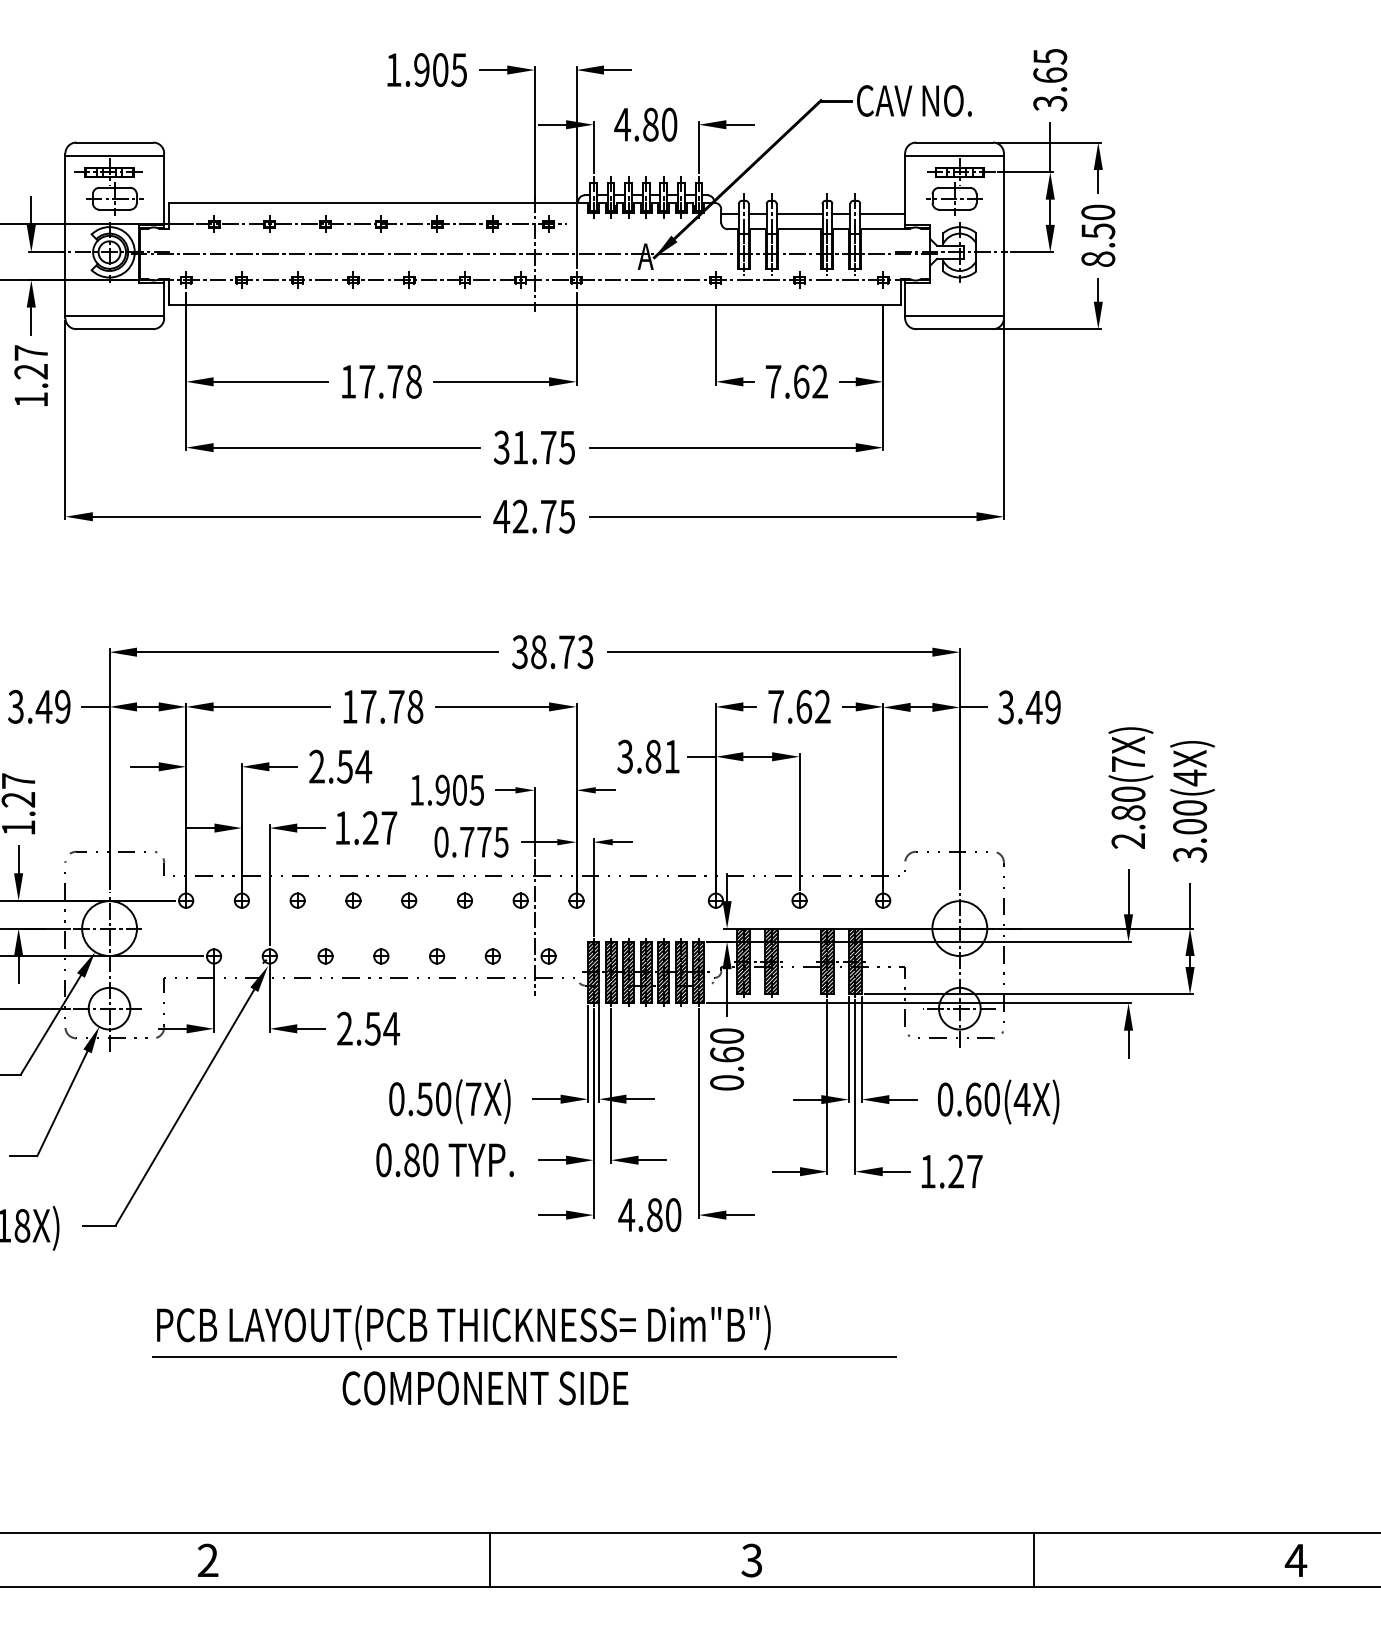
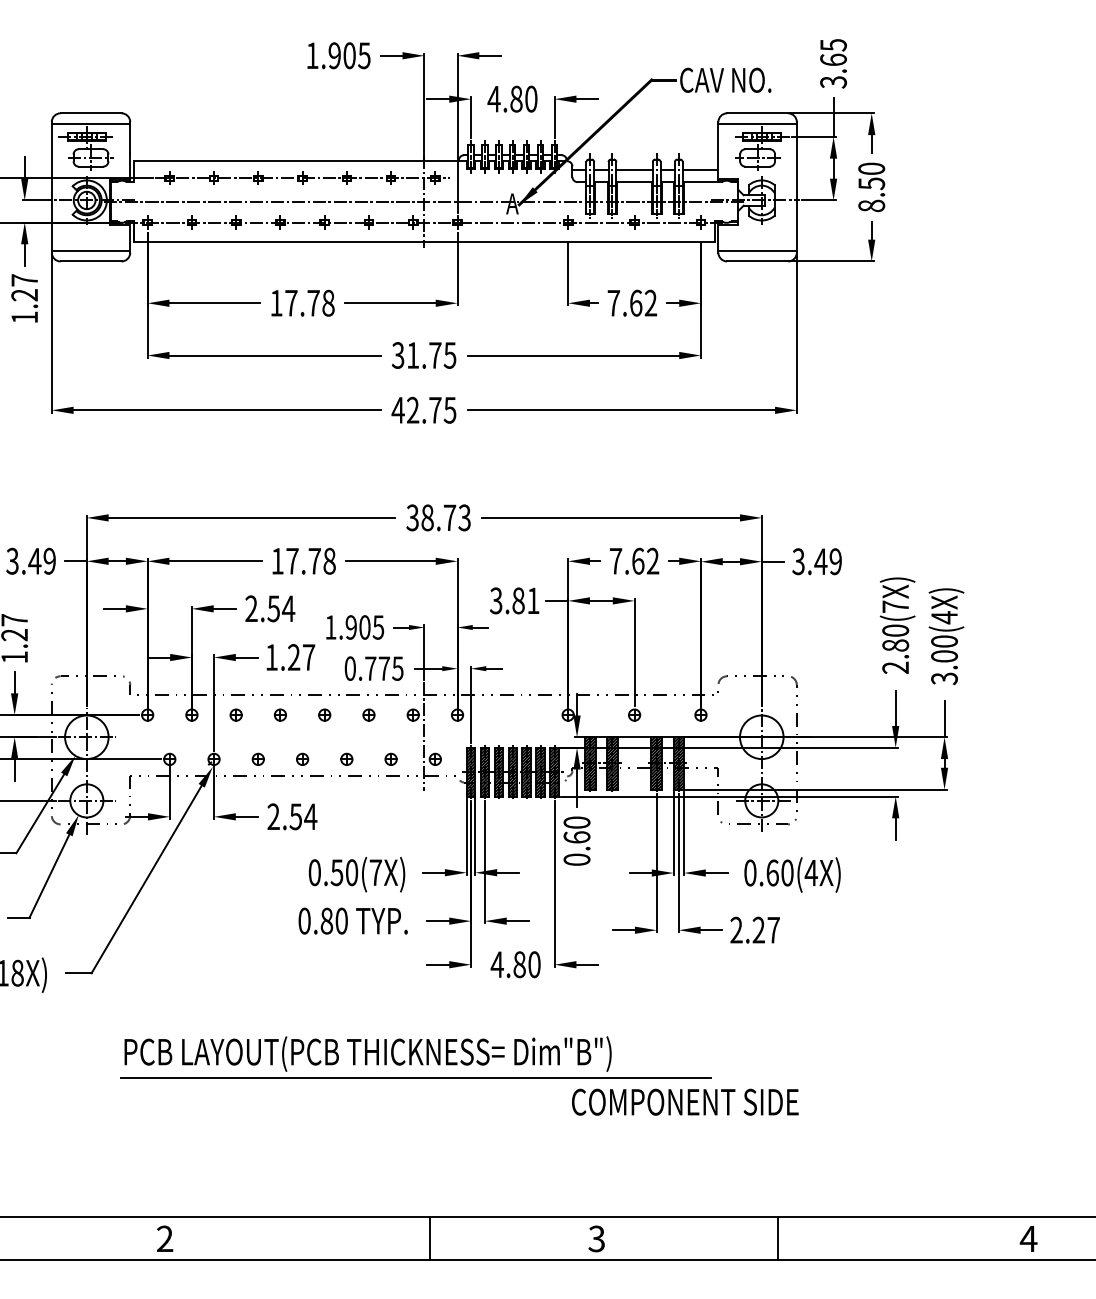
text: (927, 1171) -> (736, 930), 1.27 -> 2.27
text: (485, 1388) -> (685, 1102), moved
line: (489, 1559) -> (429, 1238), moved
line: (1033, 1559) -> (777, 1238), moved

